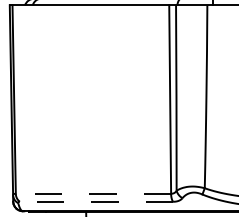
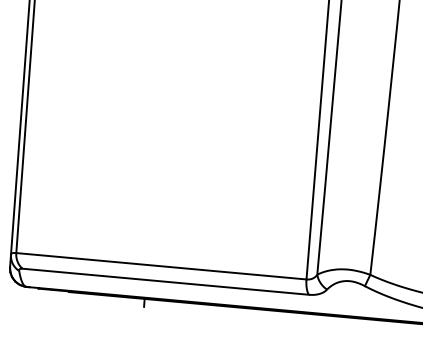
line: (93, 193) -> (161, 265), dashed -> solid
line: (96, 201) -> (165, 281), dashed -> solid

